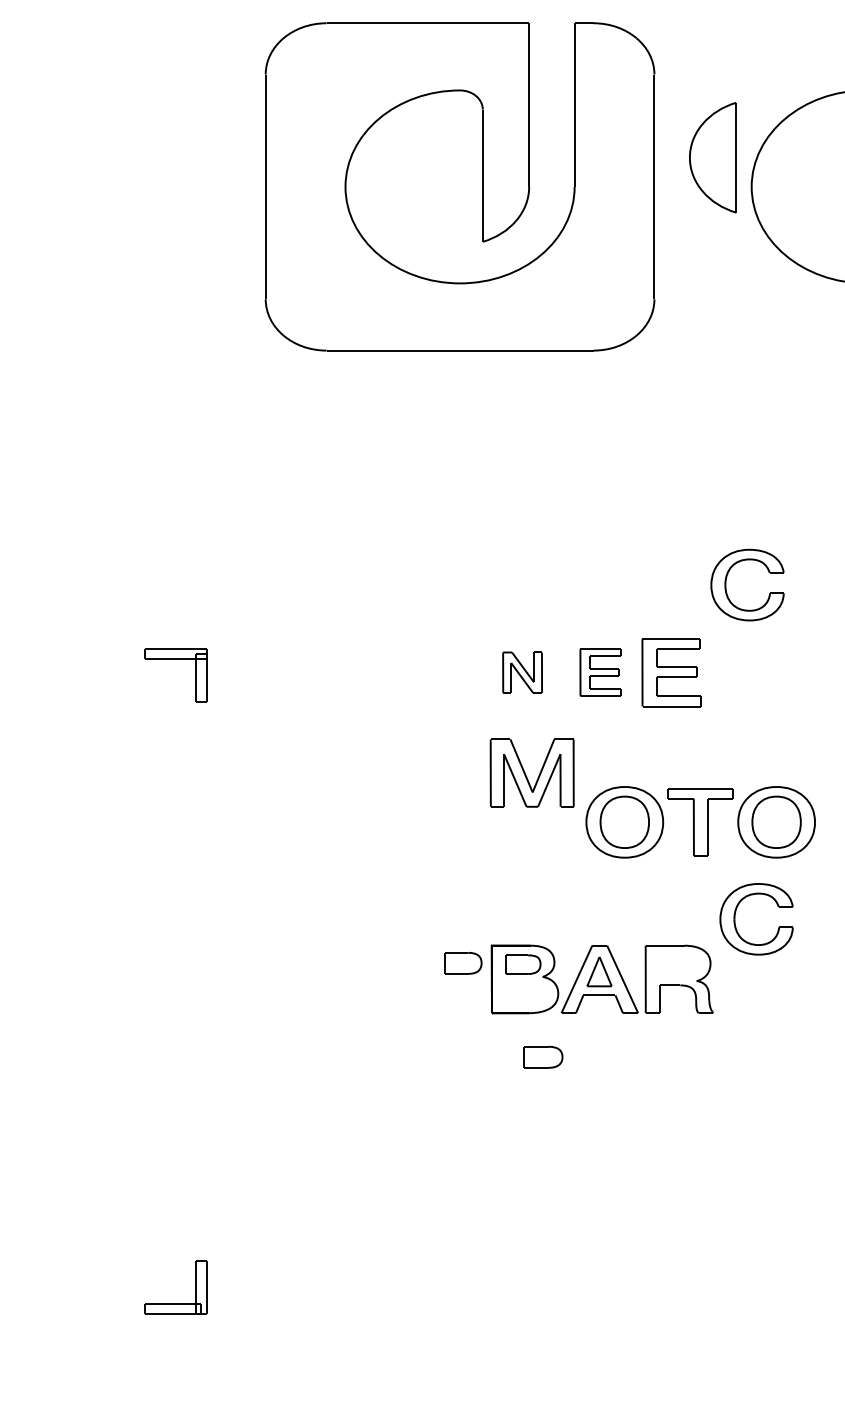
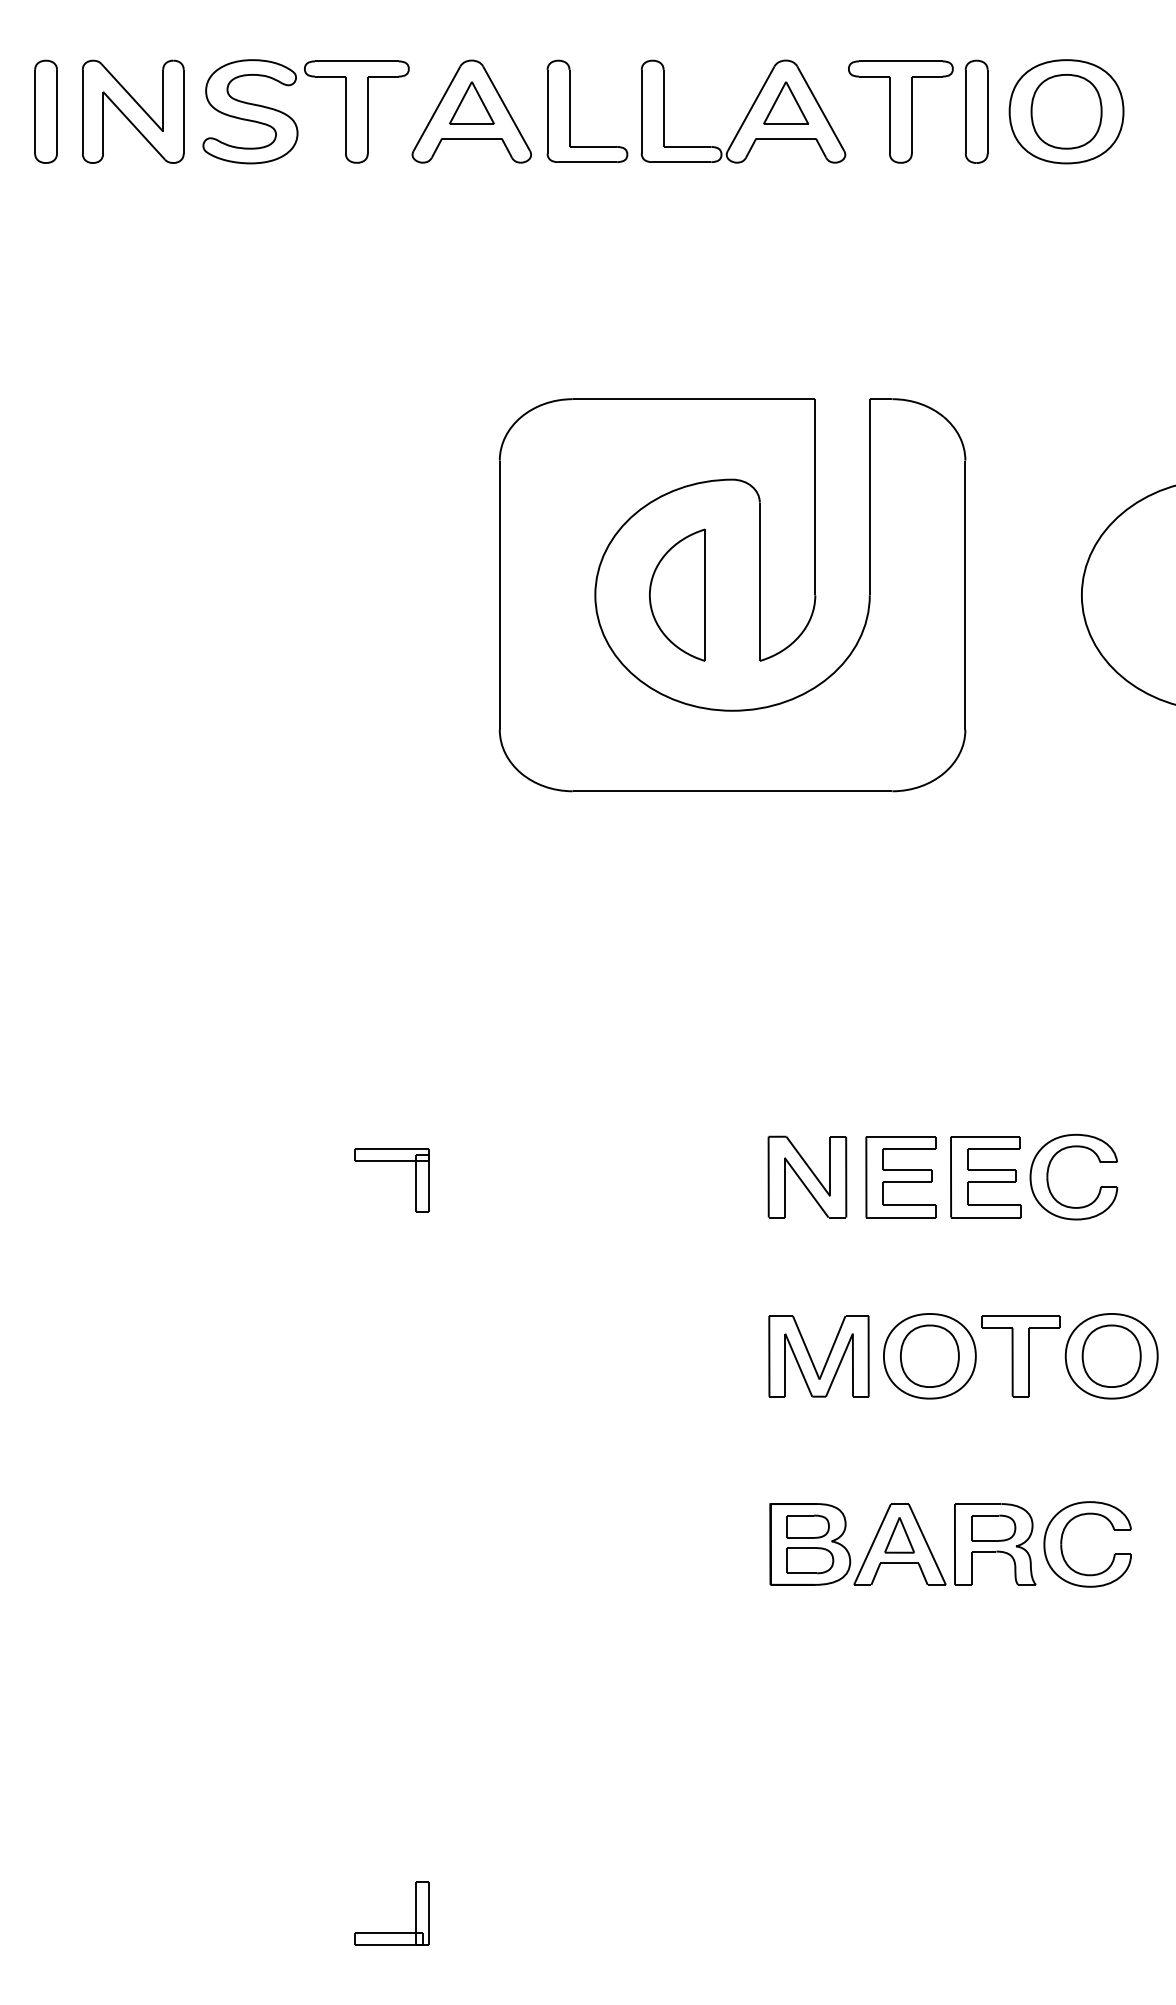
part: (712, 157) -> (677, 594), moved
part: (726, 584) -> (1048, 1176), moved
part: (522, 672) -> (807, 1176), size x1.67
part: (600, 673) -> (900, 1177), size x1.43
part: (526, 775) -> (812, 1359), moved
part: (735, 919) -> (1062, 1544), moved
part: (463, 962) -> (993, 1527), moved
part: (543, 1057) -> (810, 1560), moved

